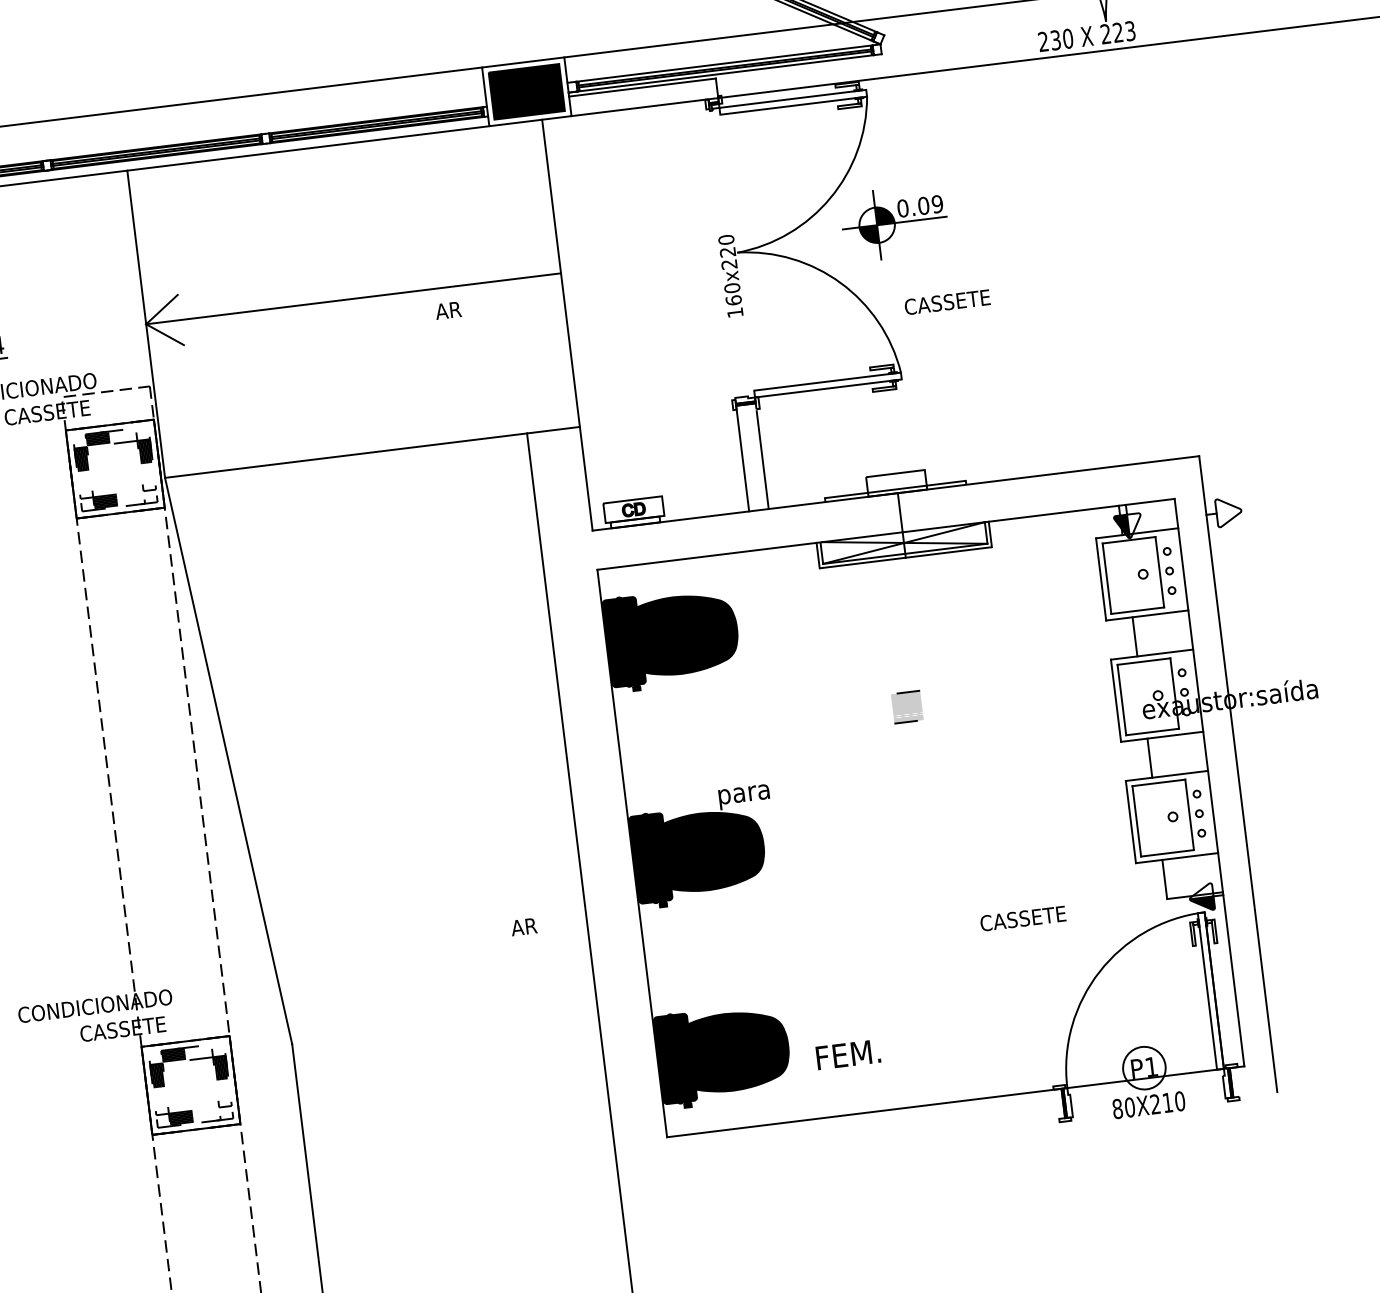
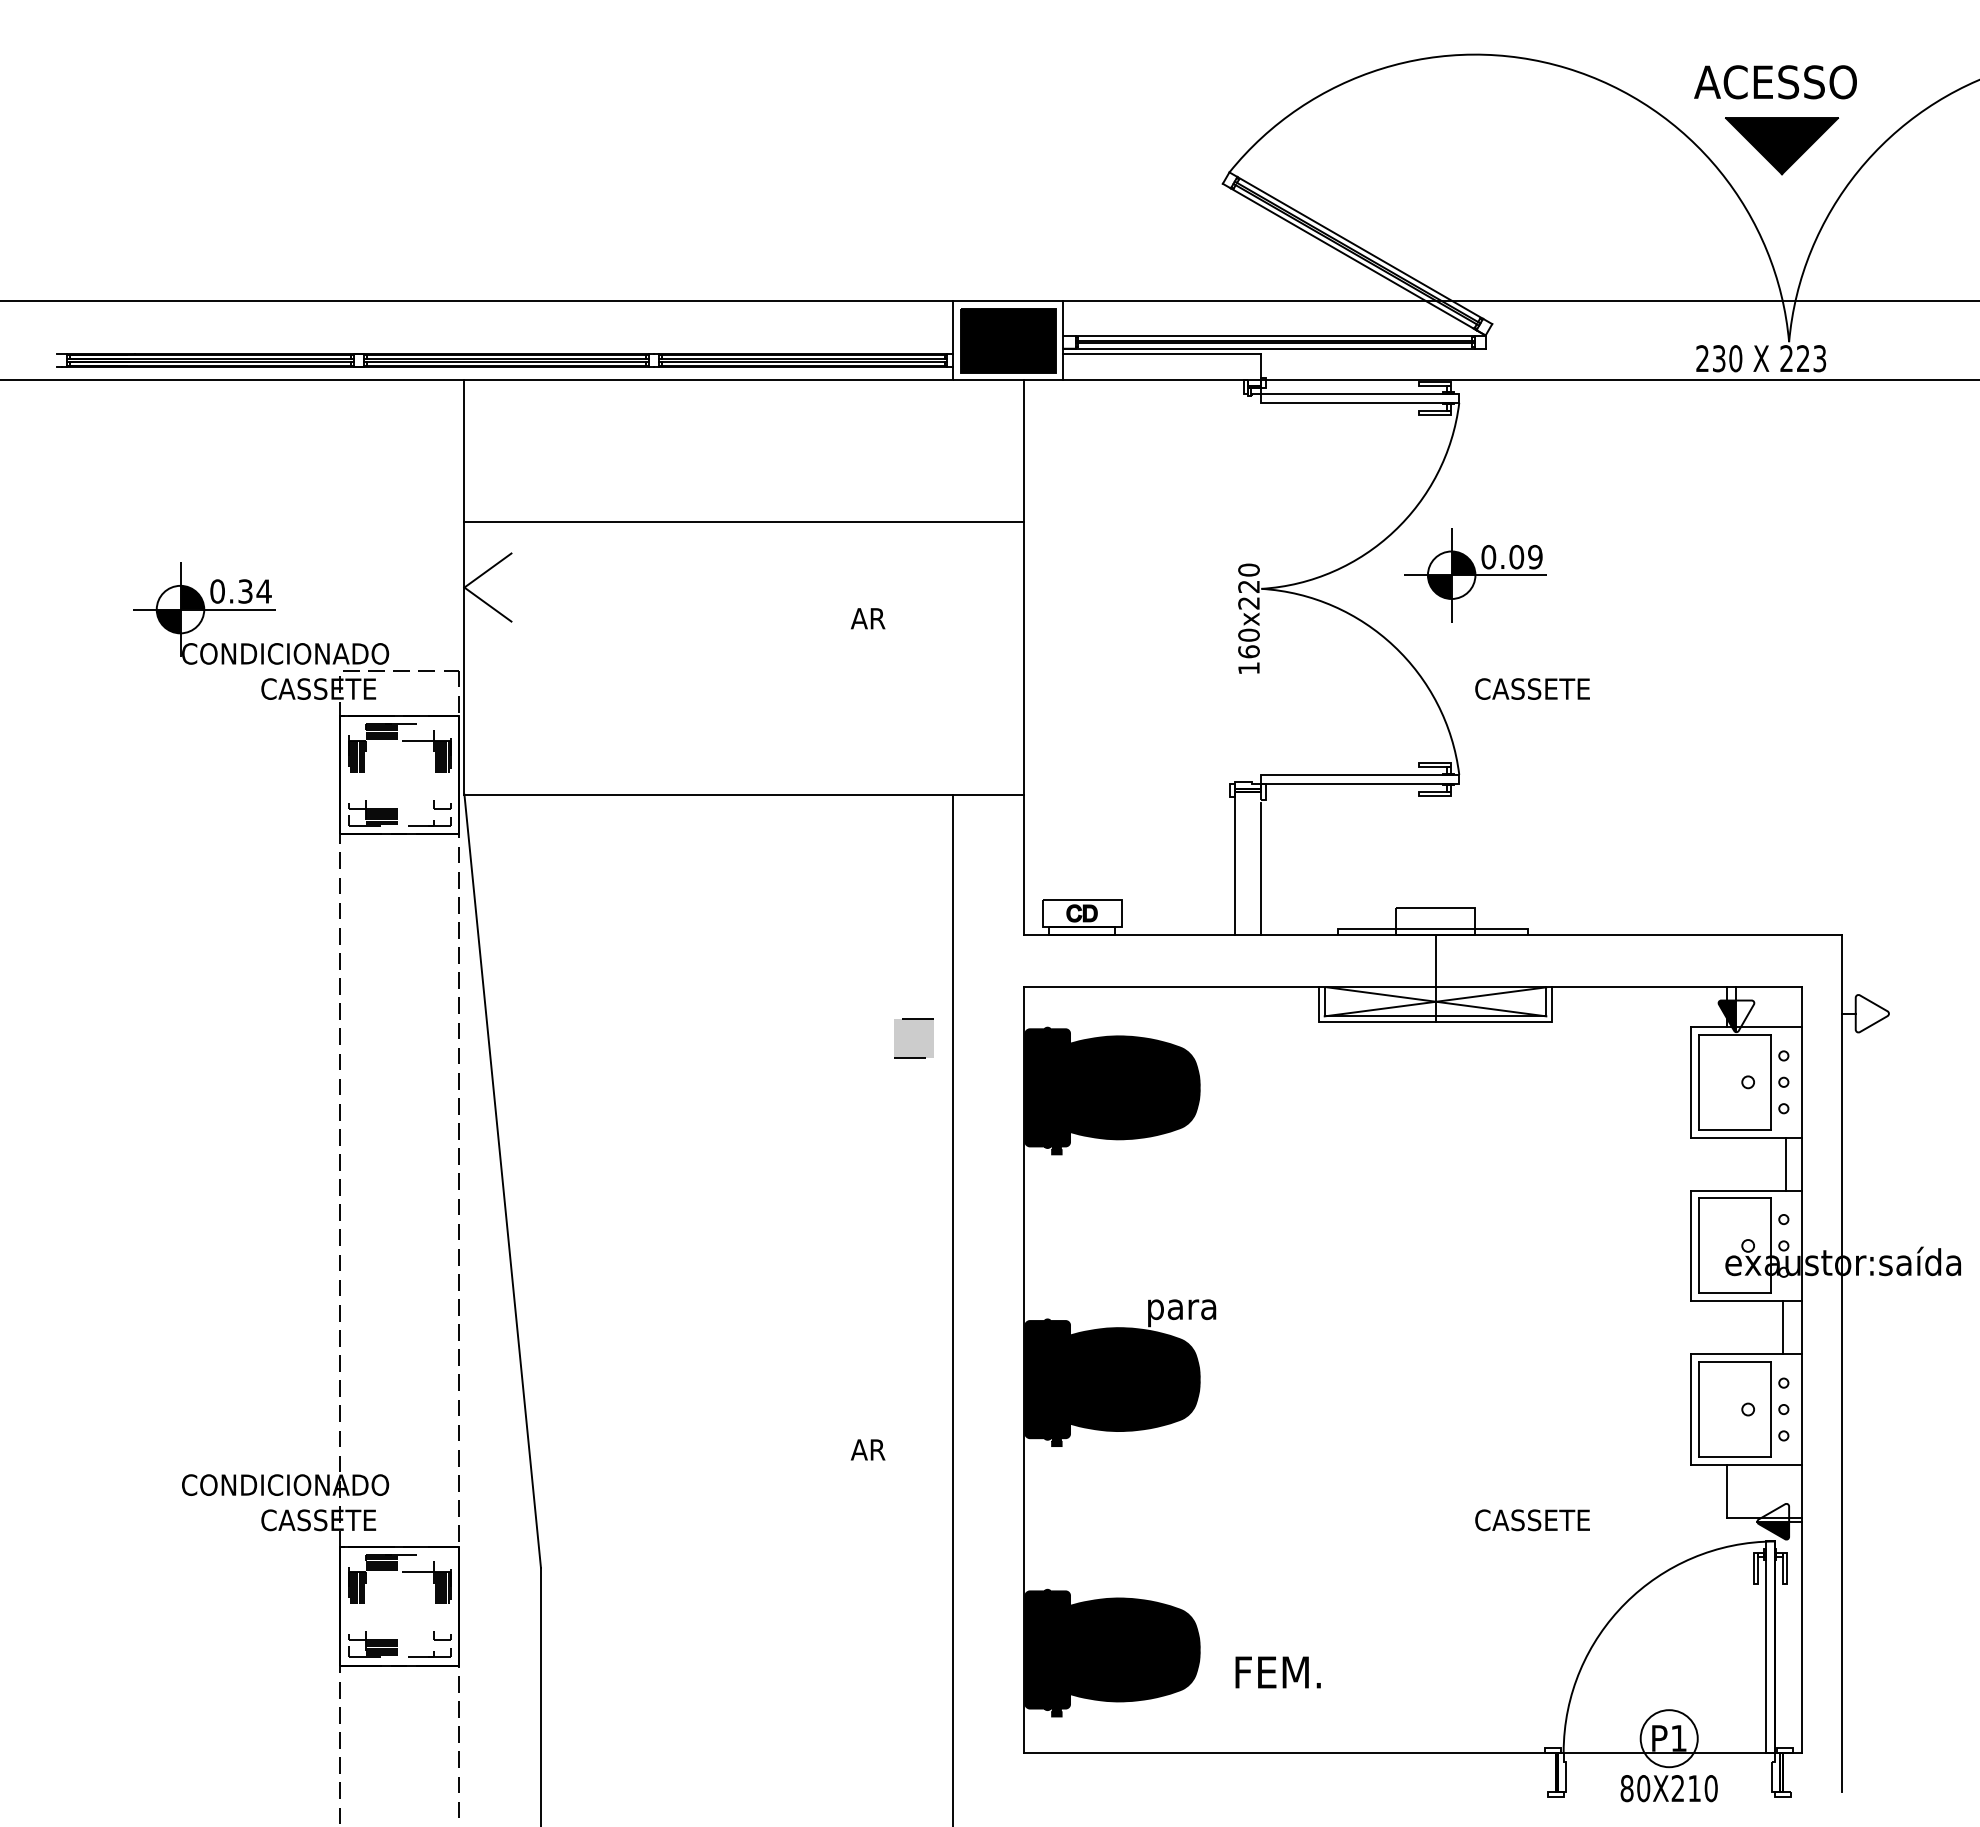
line: (353, 298) -> (743, 521), moved
line: (1135, 636) -> (1786, 1163), moved
part: (906, 707) -> (913, 1038), moved
line: (1150, 757) -> (1783, 1327), moved

